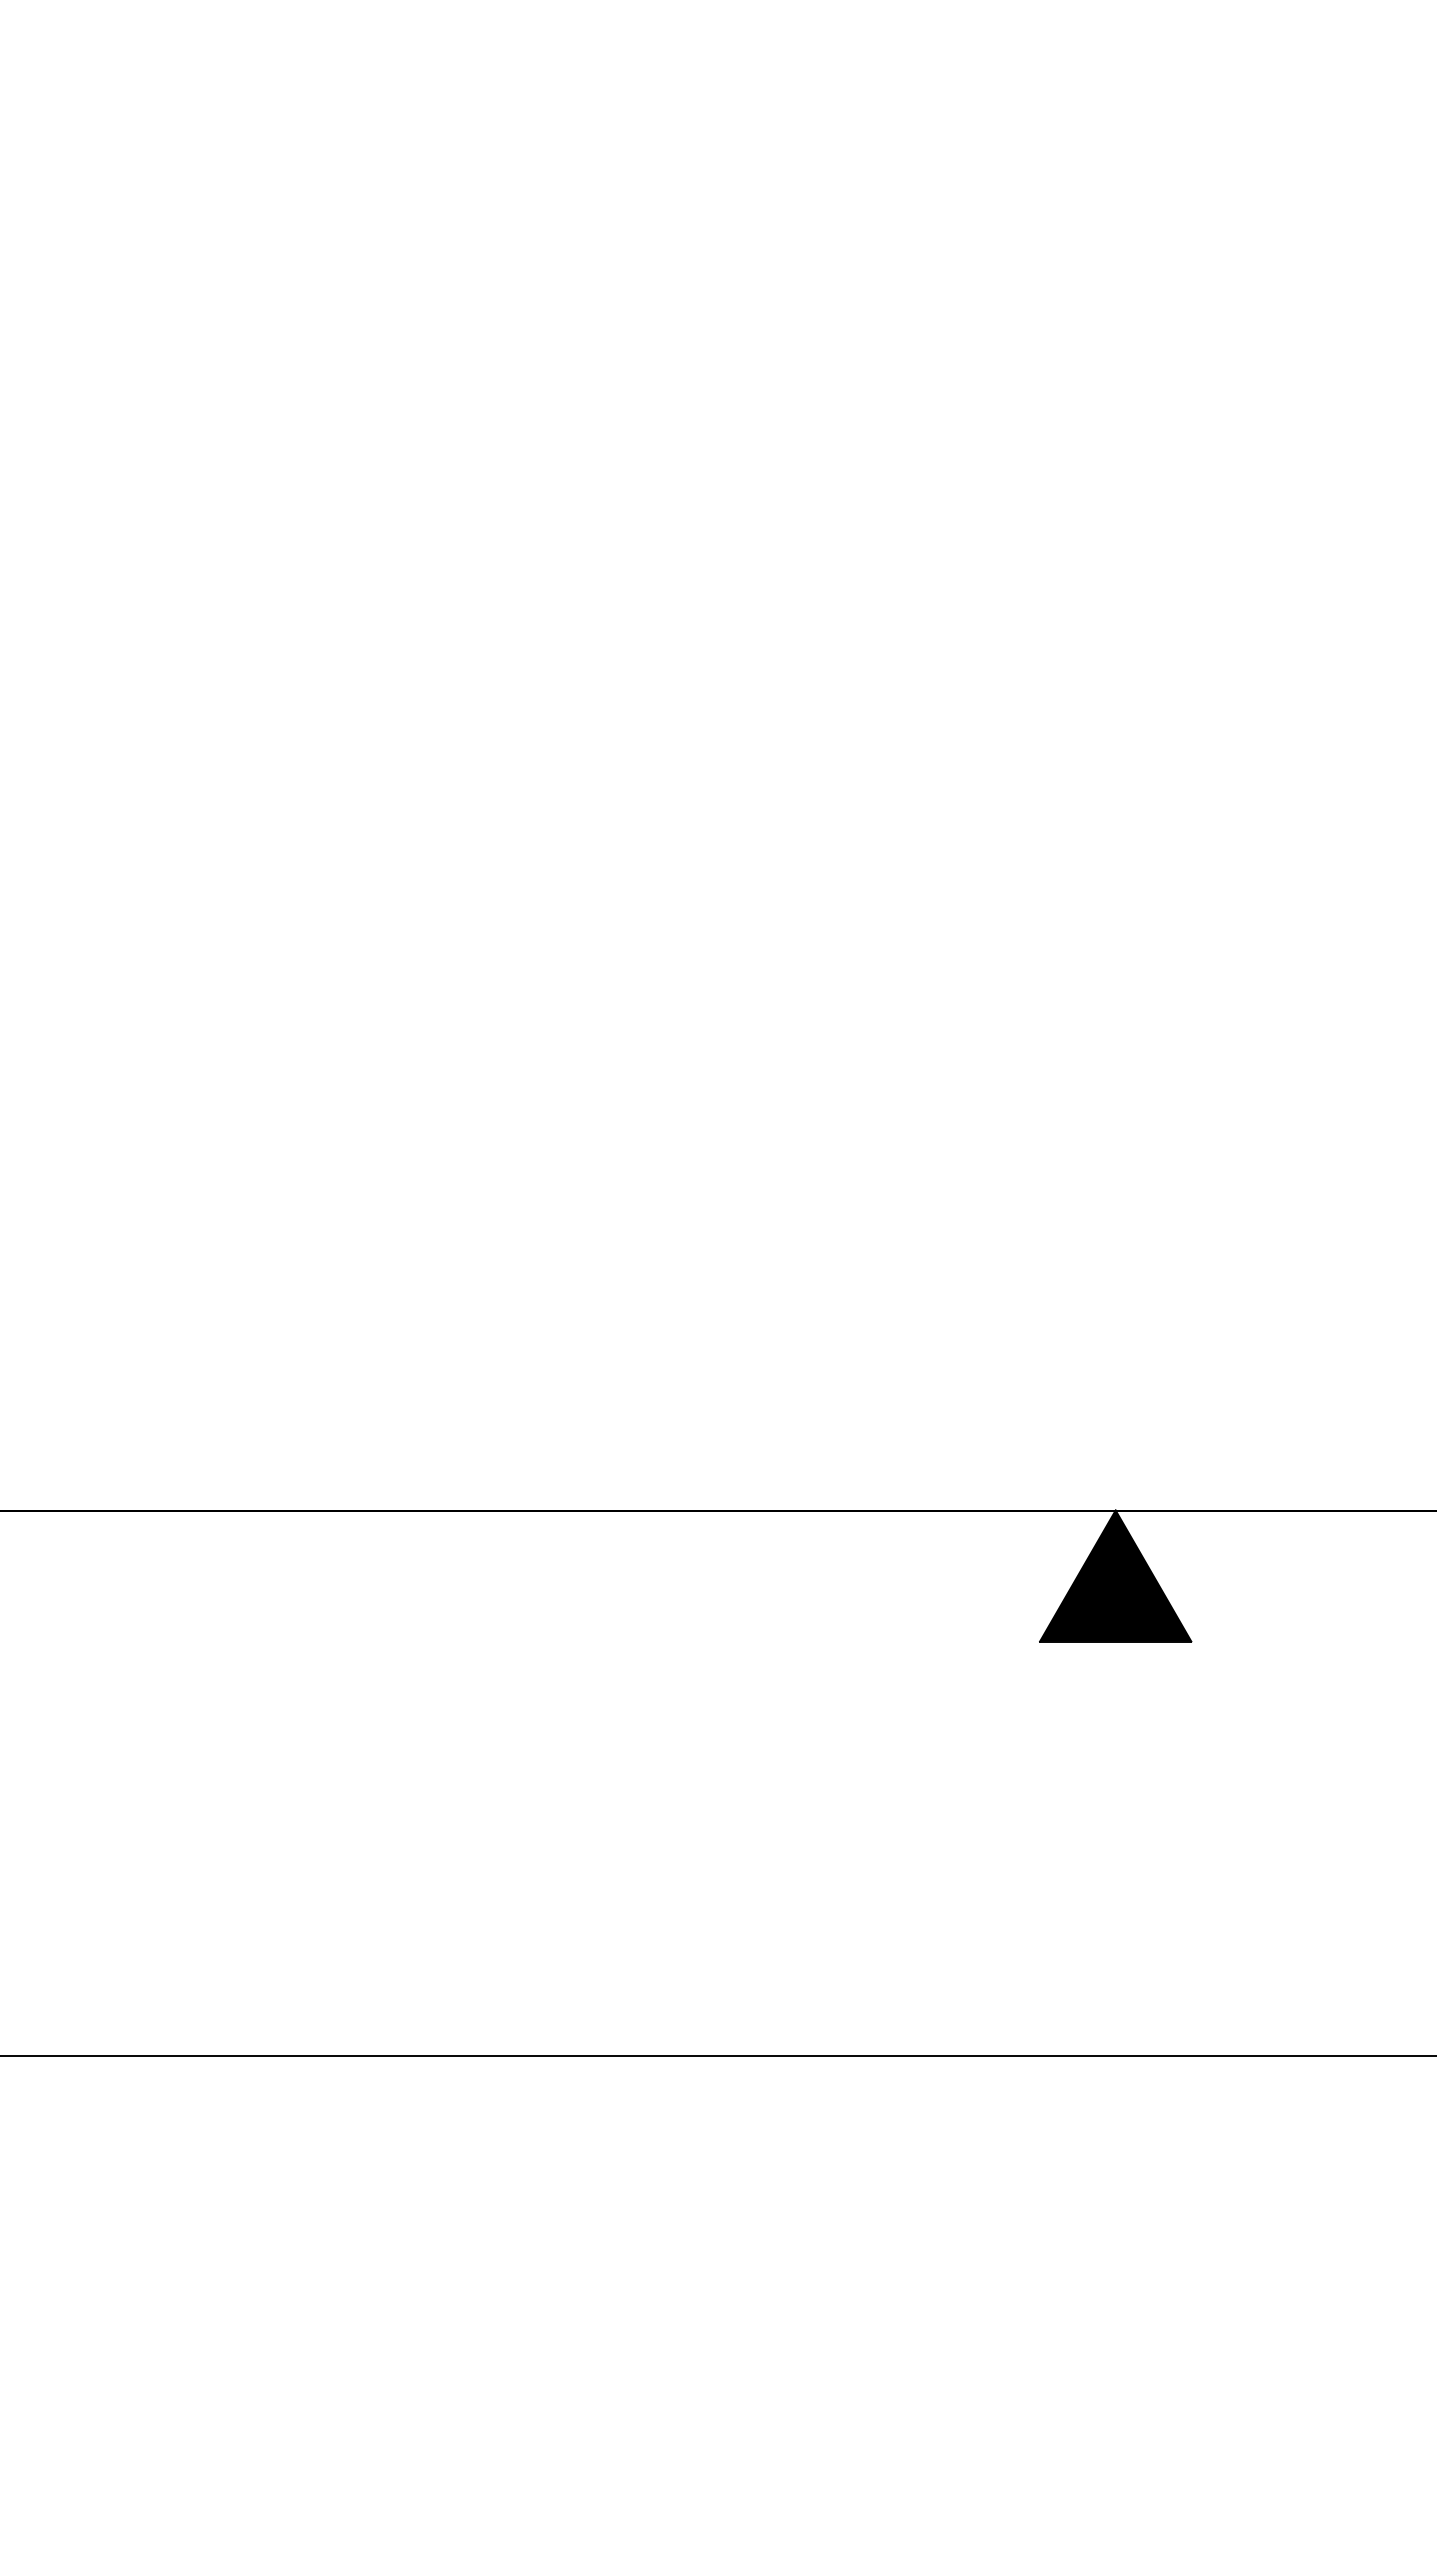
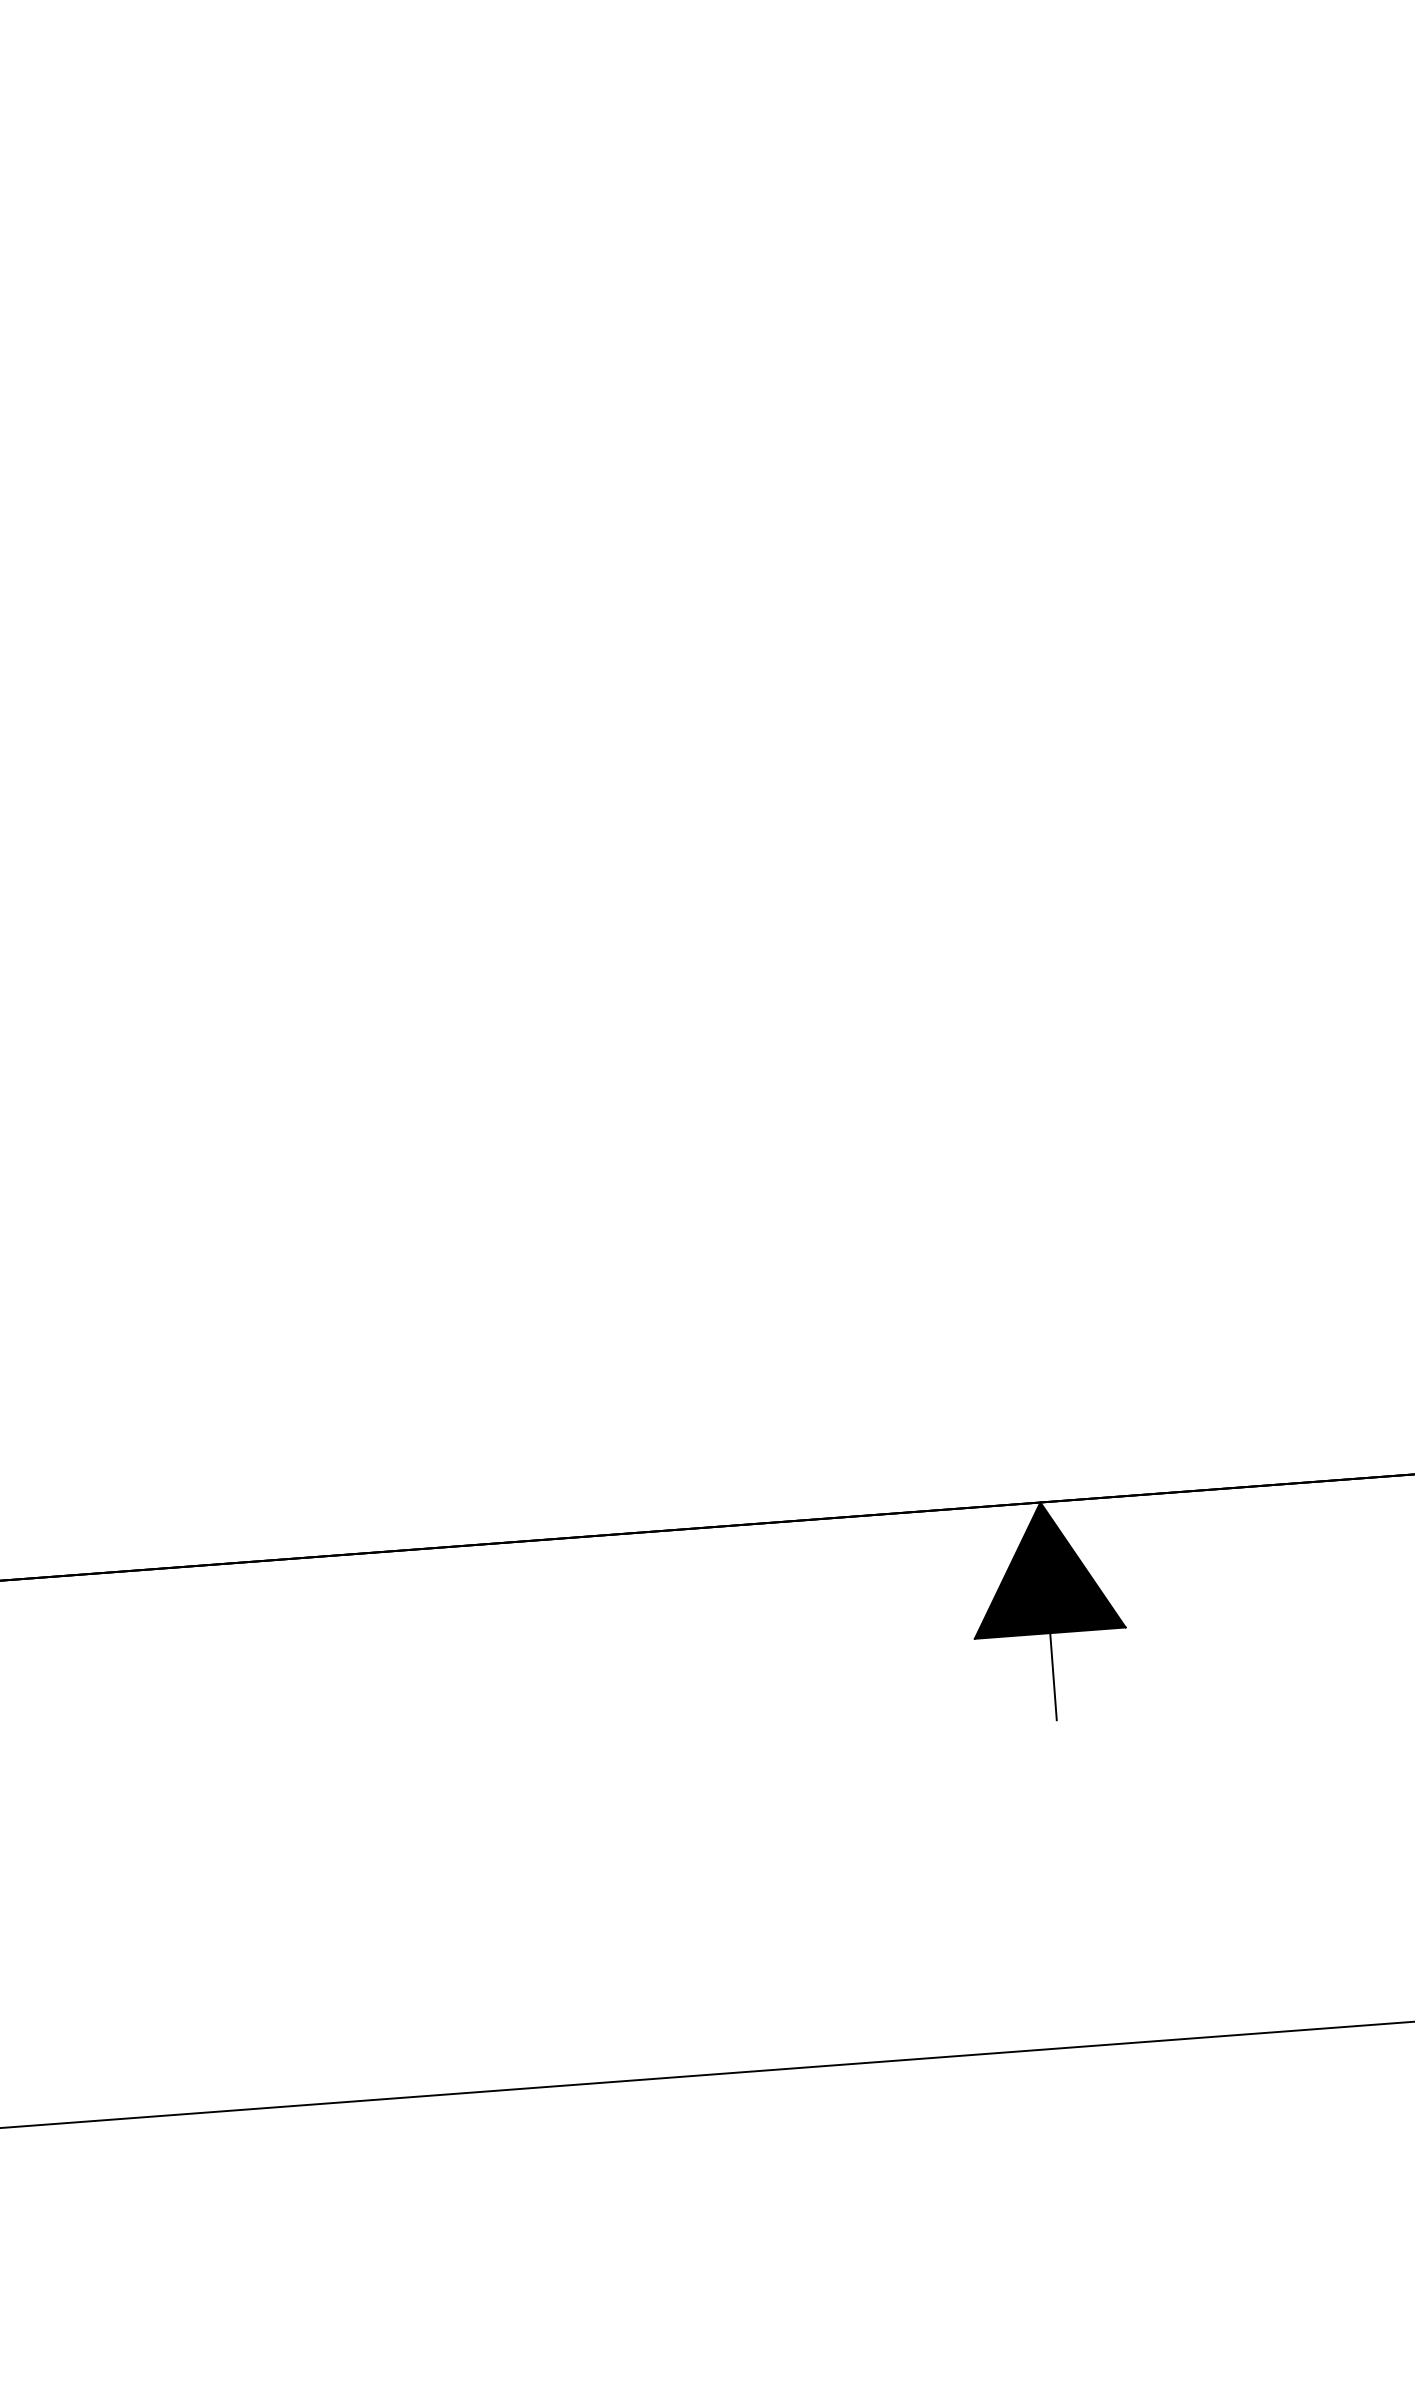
line: (1115, 1684) -> (1053, 1675), added

